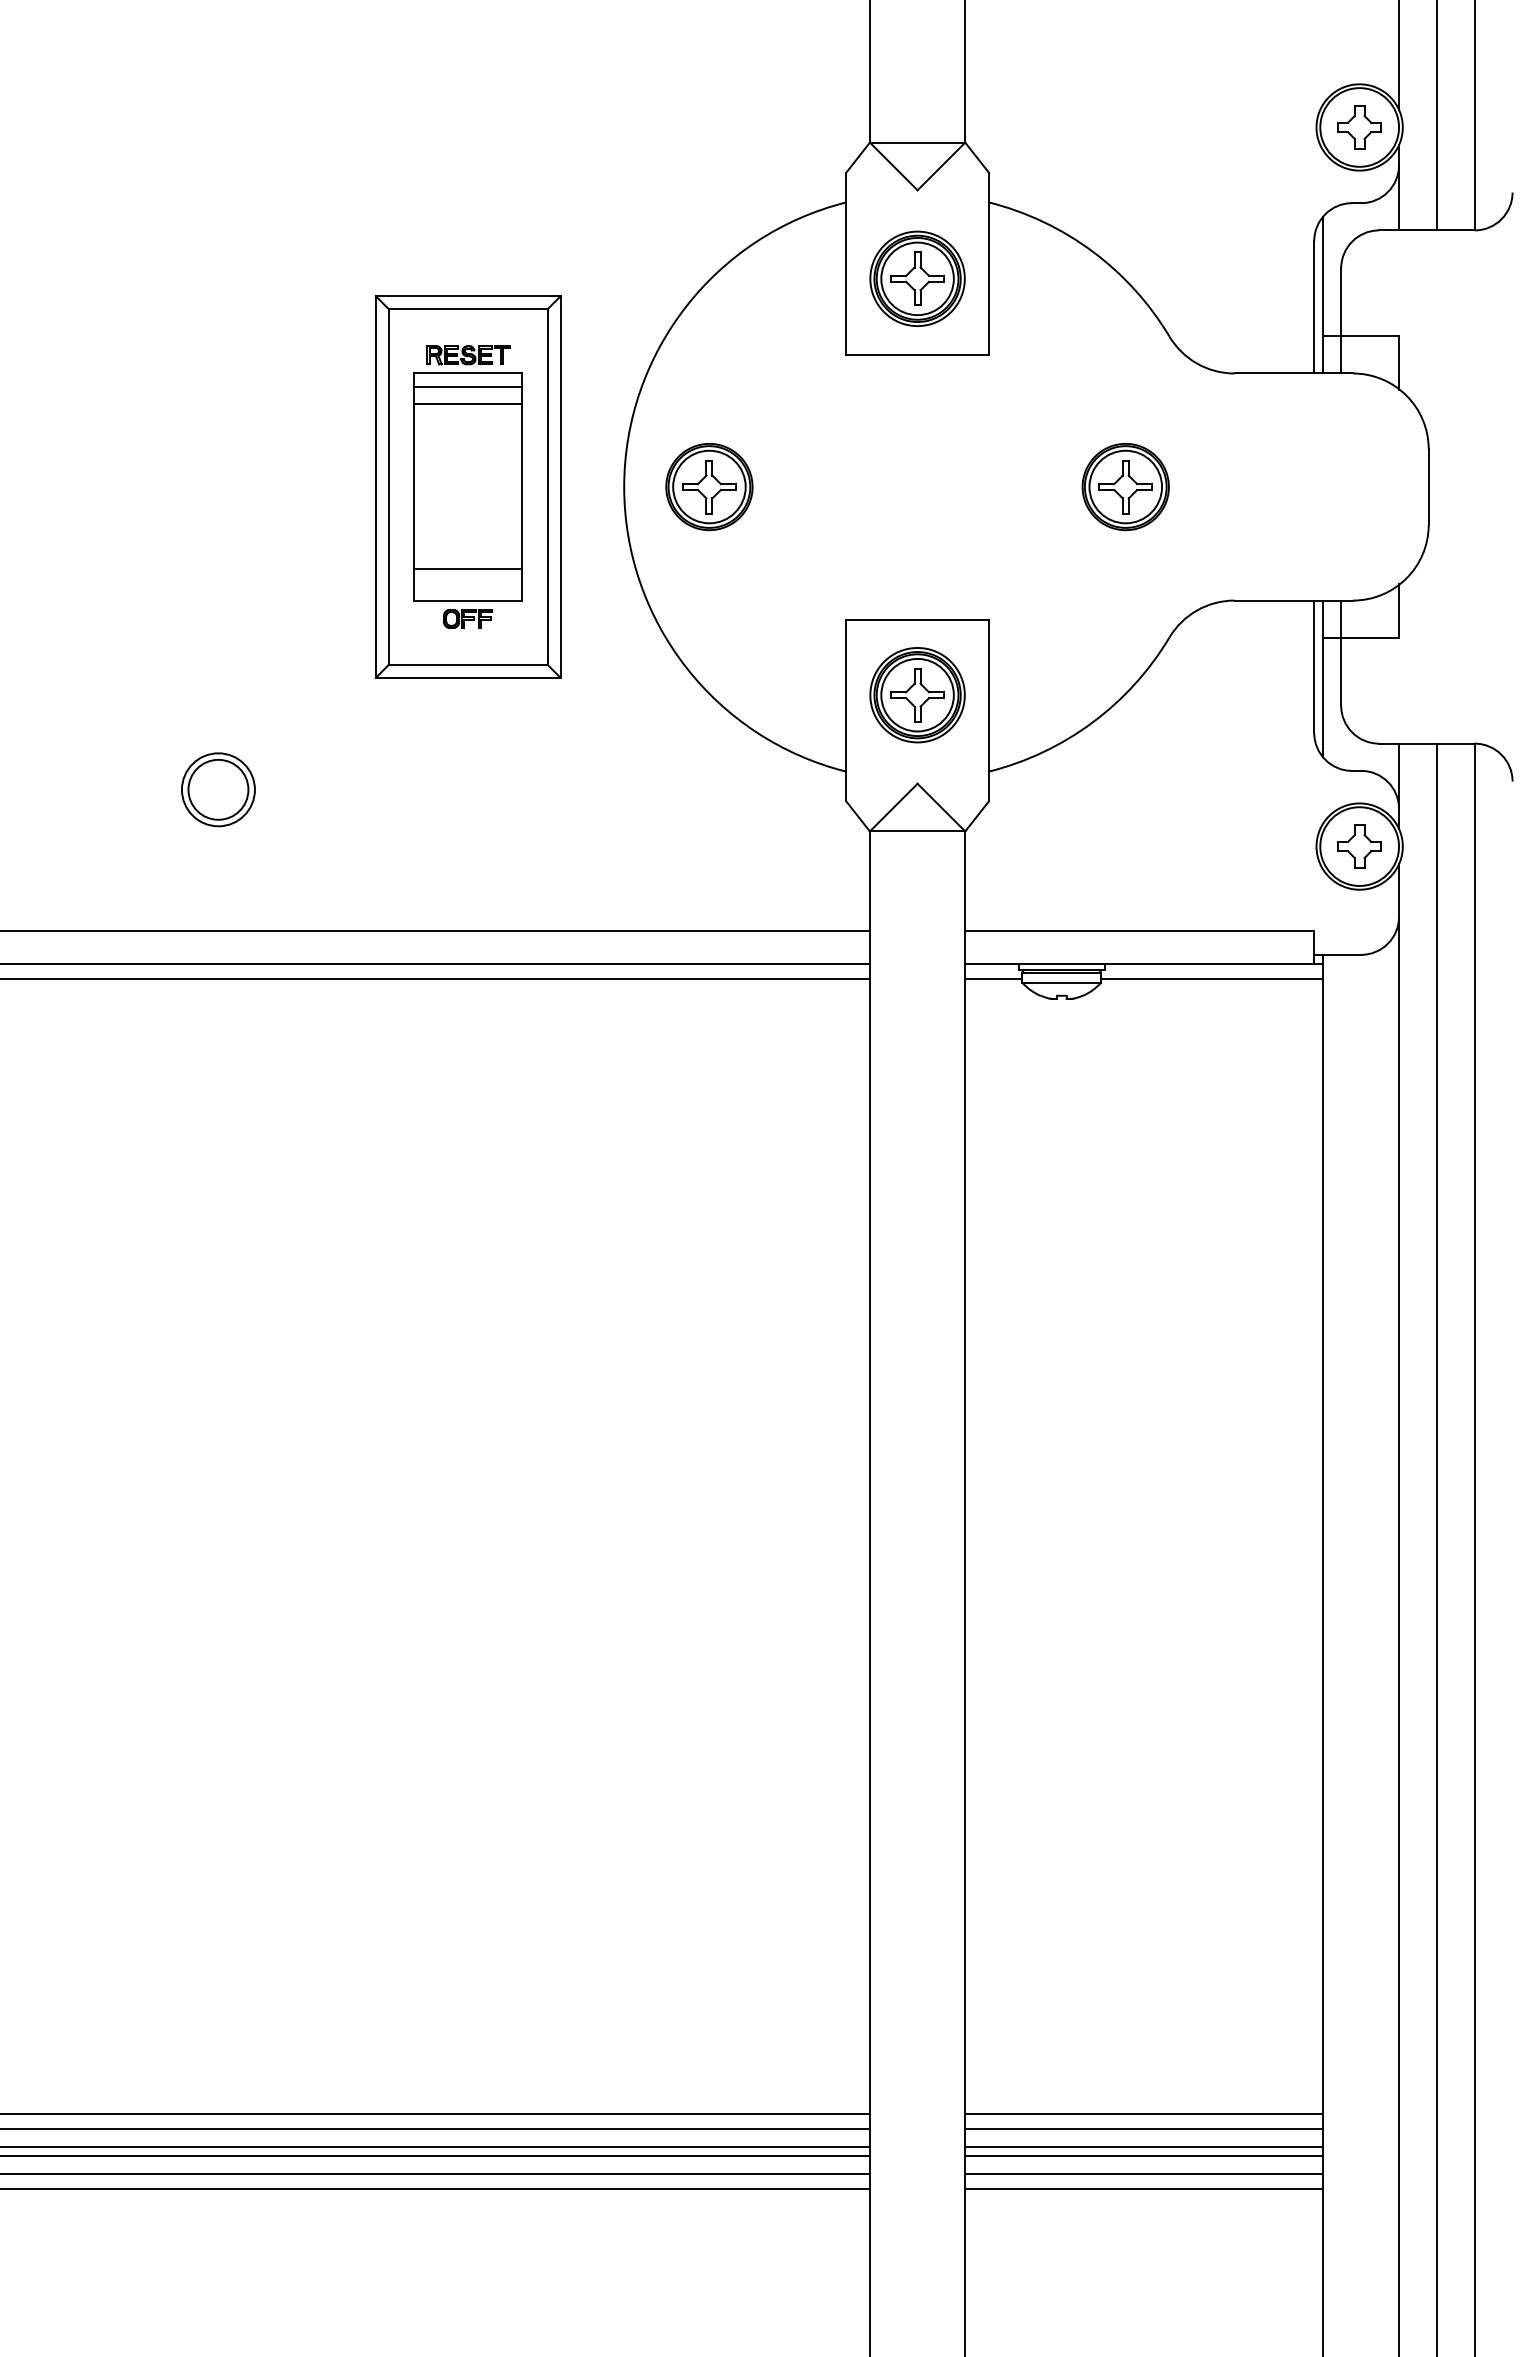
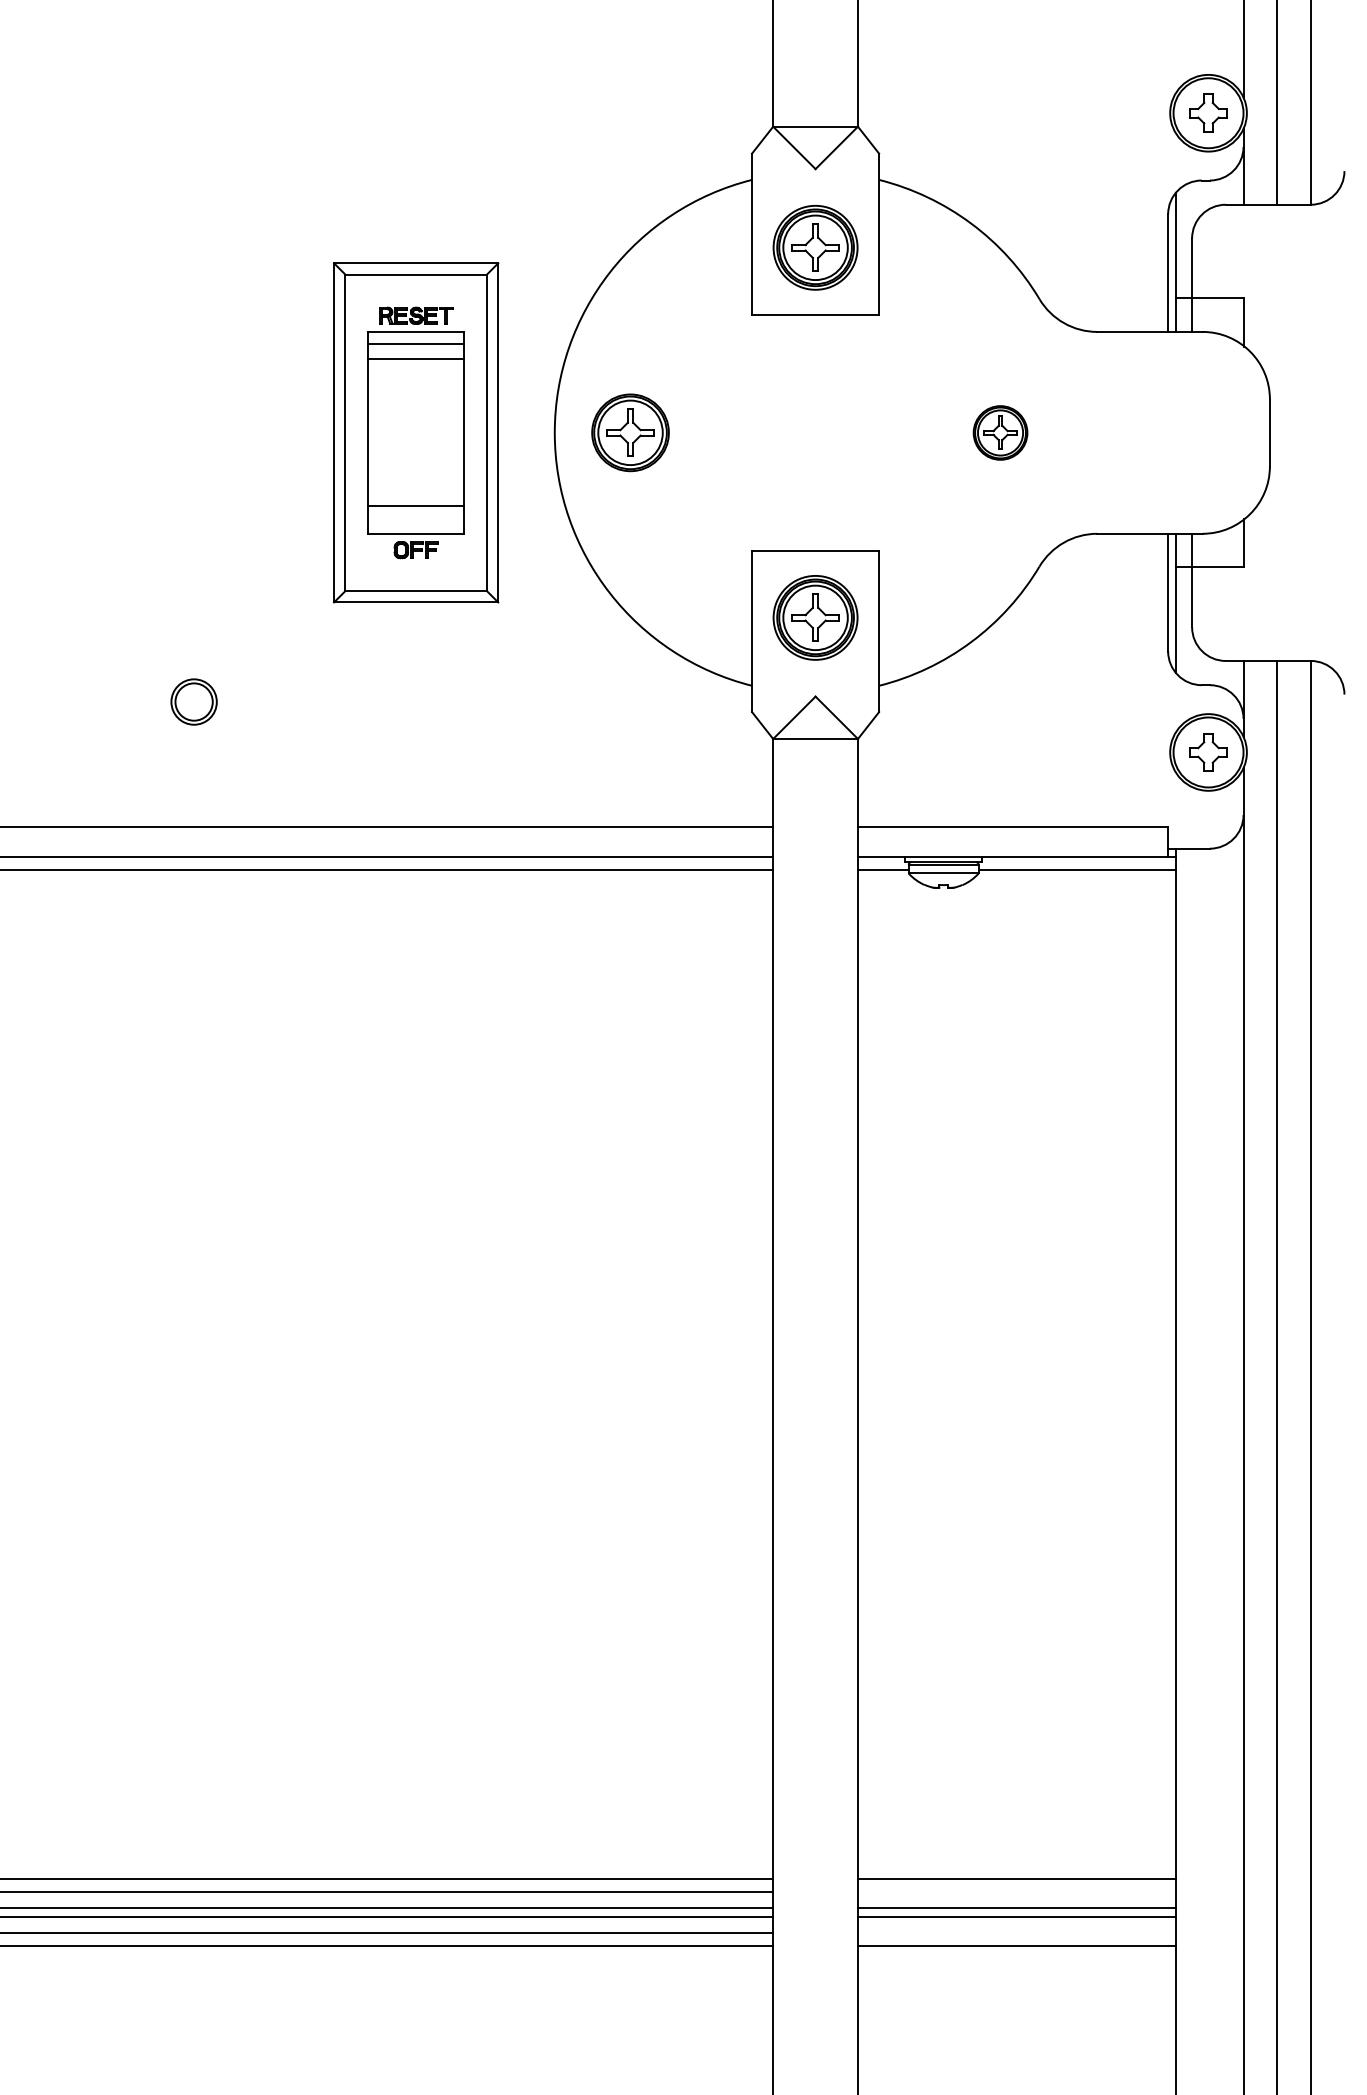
part: (1125, 487) -> (1000, 433), size x0.7
part: (218, 789) -> (194, 701), size x0.7
line: (1144, 2128) -> (1017, 1891), removed
line: (1144, 2174) -> (1017, 1932), removed

